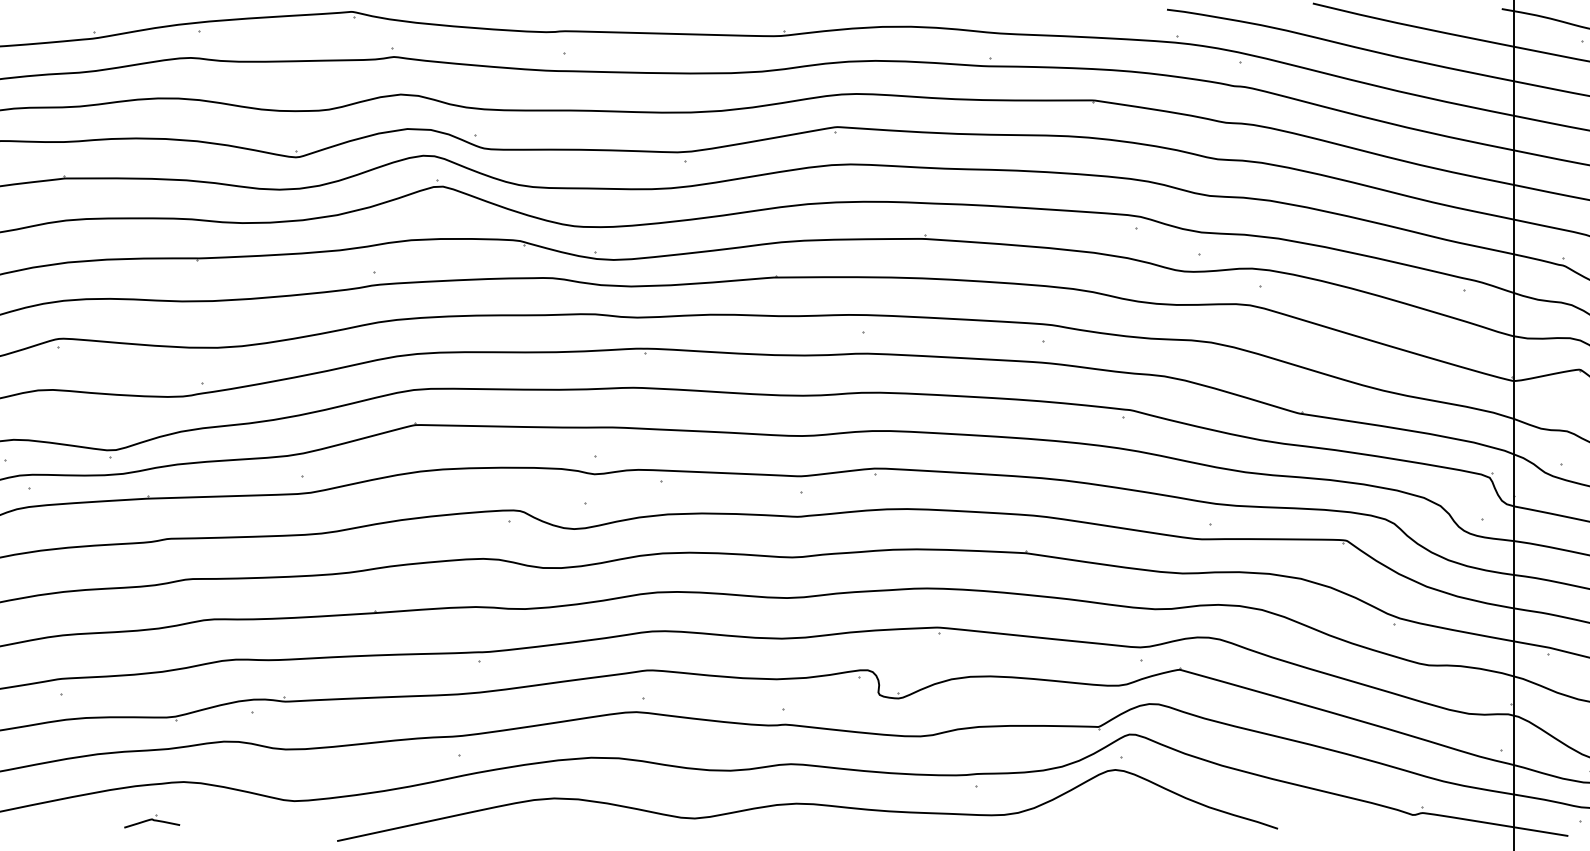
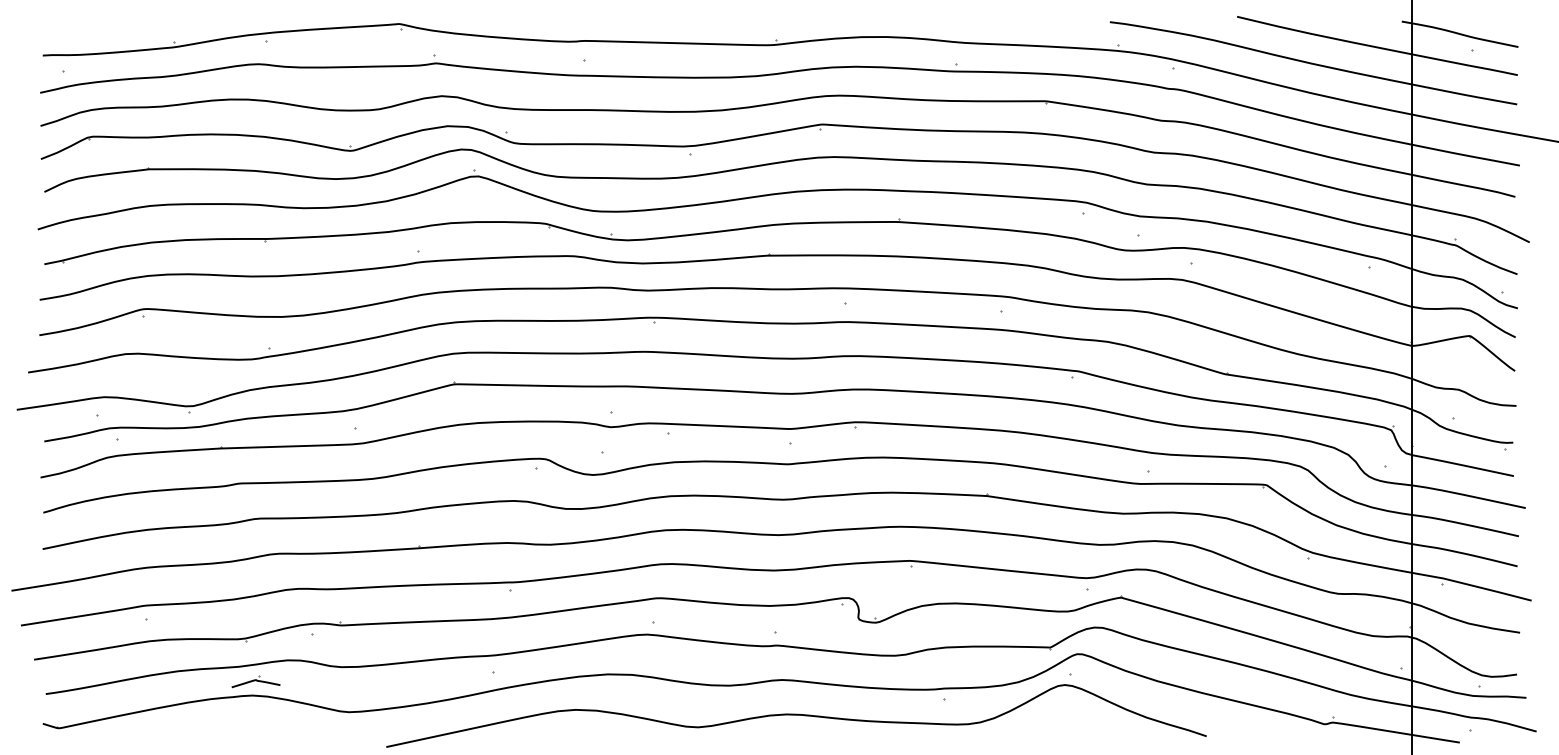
part: (151, 820) -> (255, 681), moved

